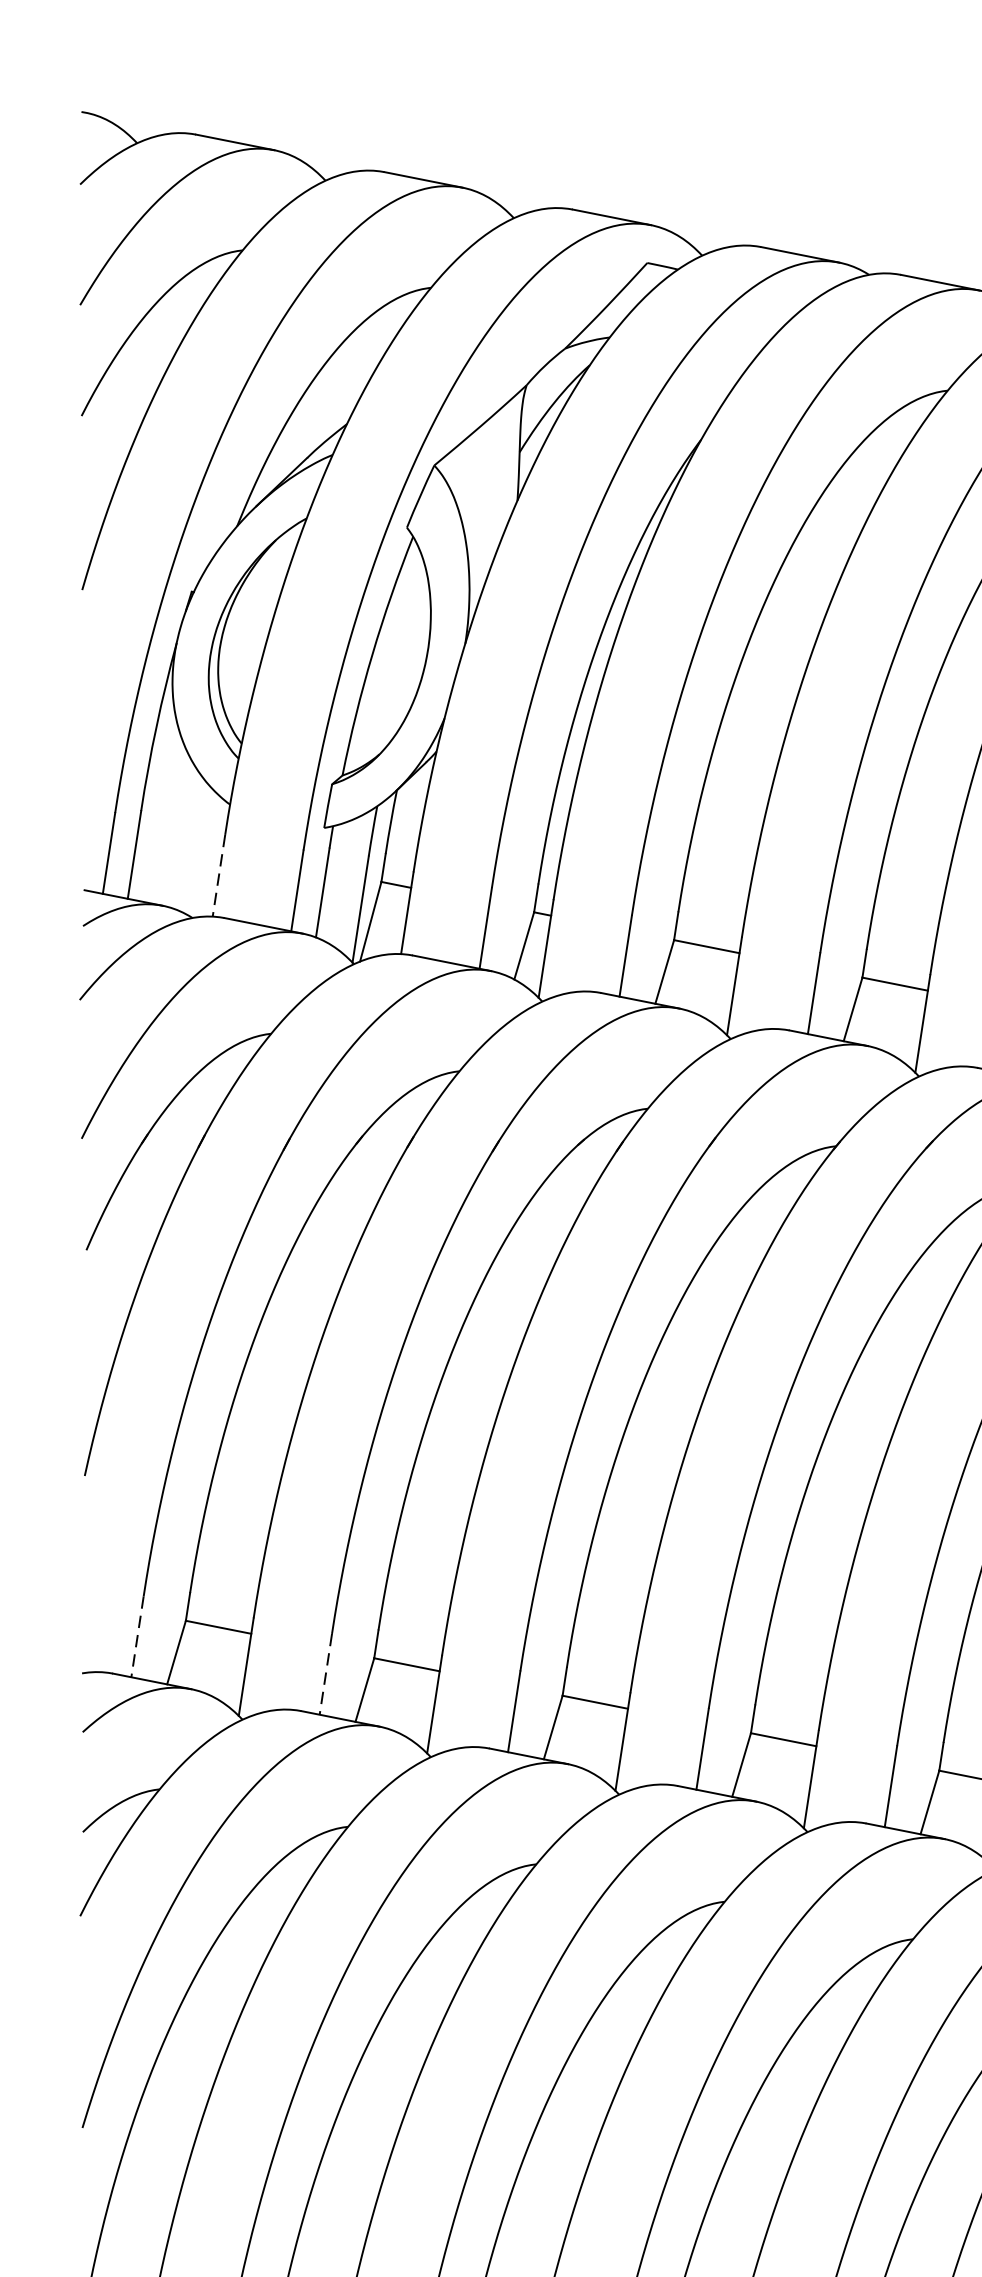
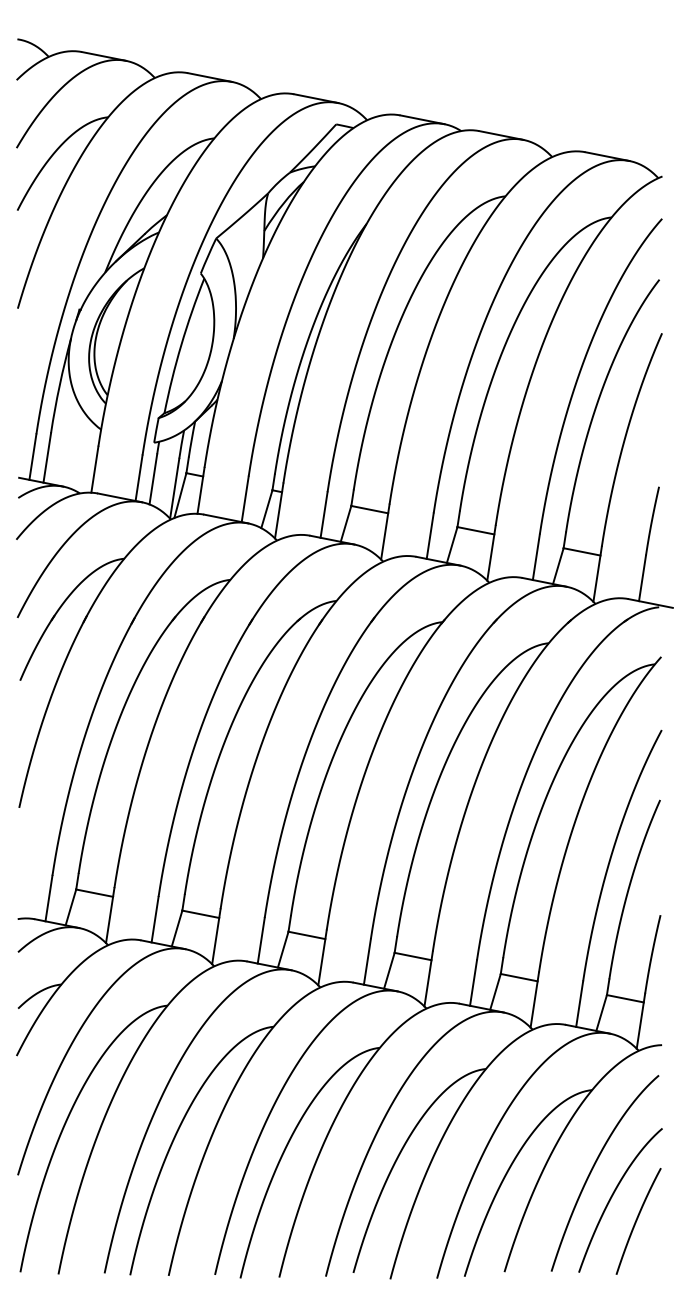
line: (218, 877) -> (94, 470), dashed -> solid
line: (136, 1638) -> (48, 899), dashed -> solid
line: (326, 1675) -> (155, 920), dashed -> solid

